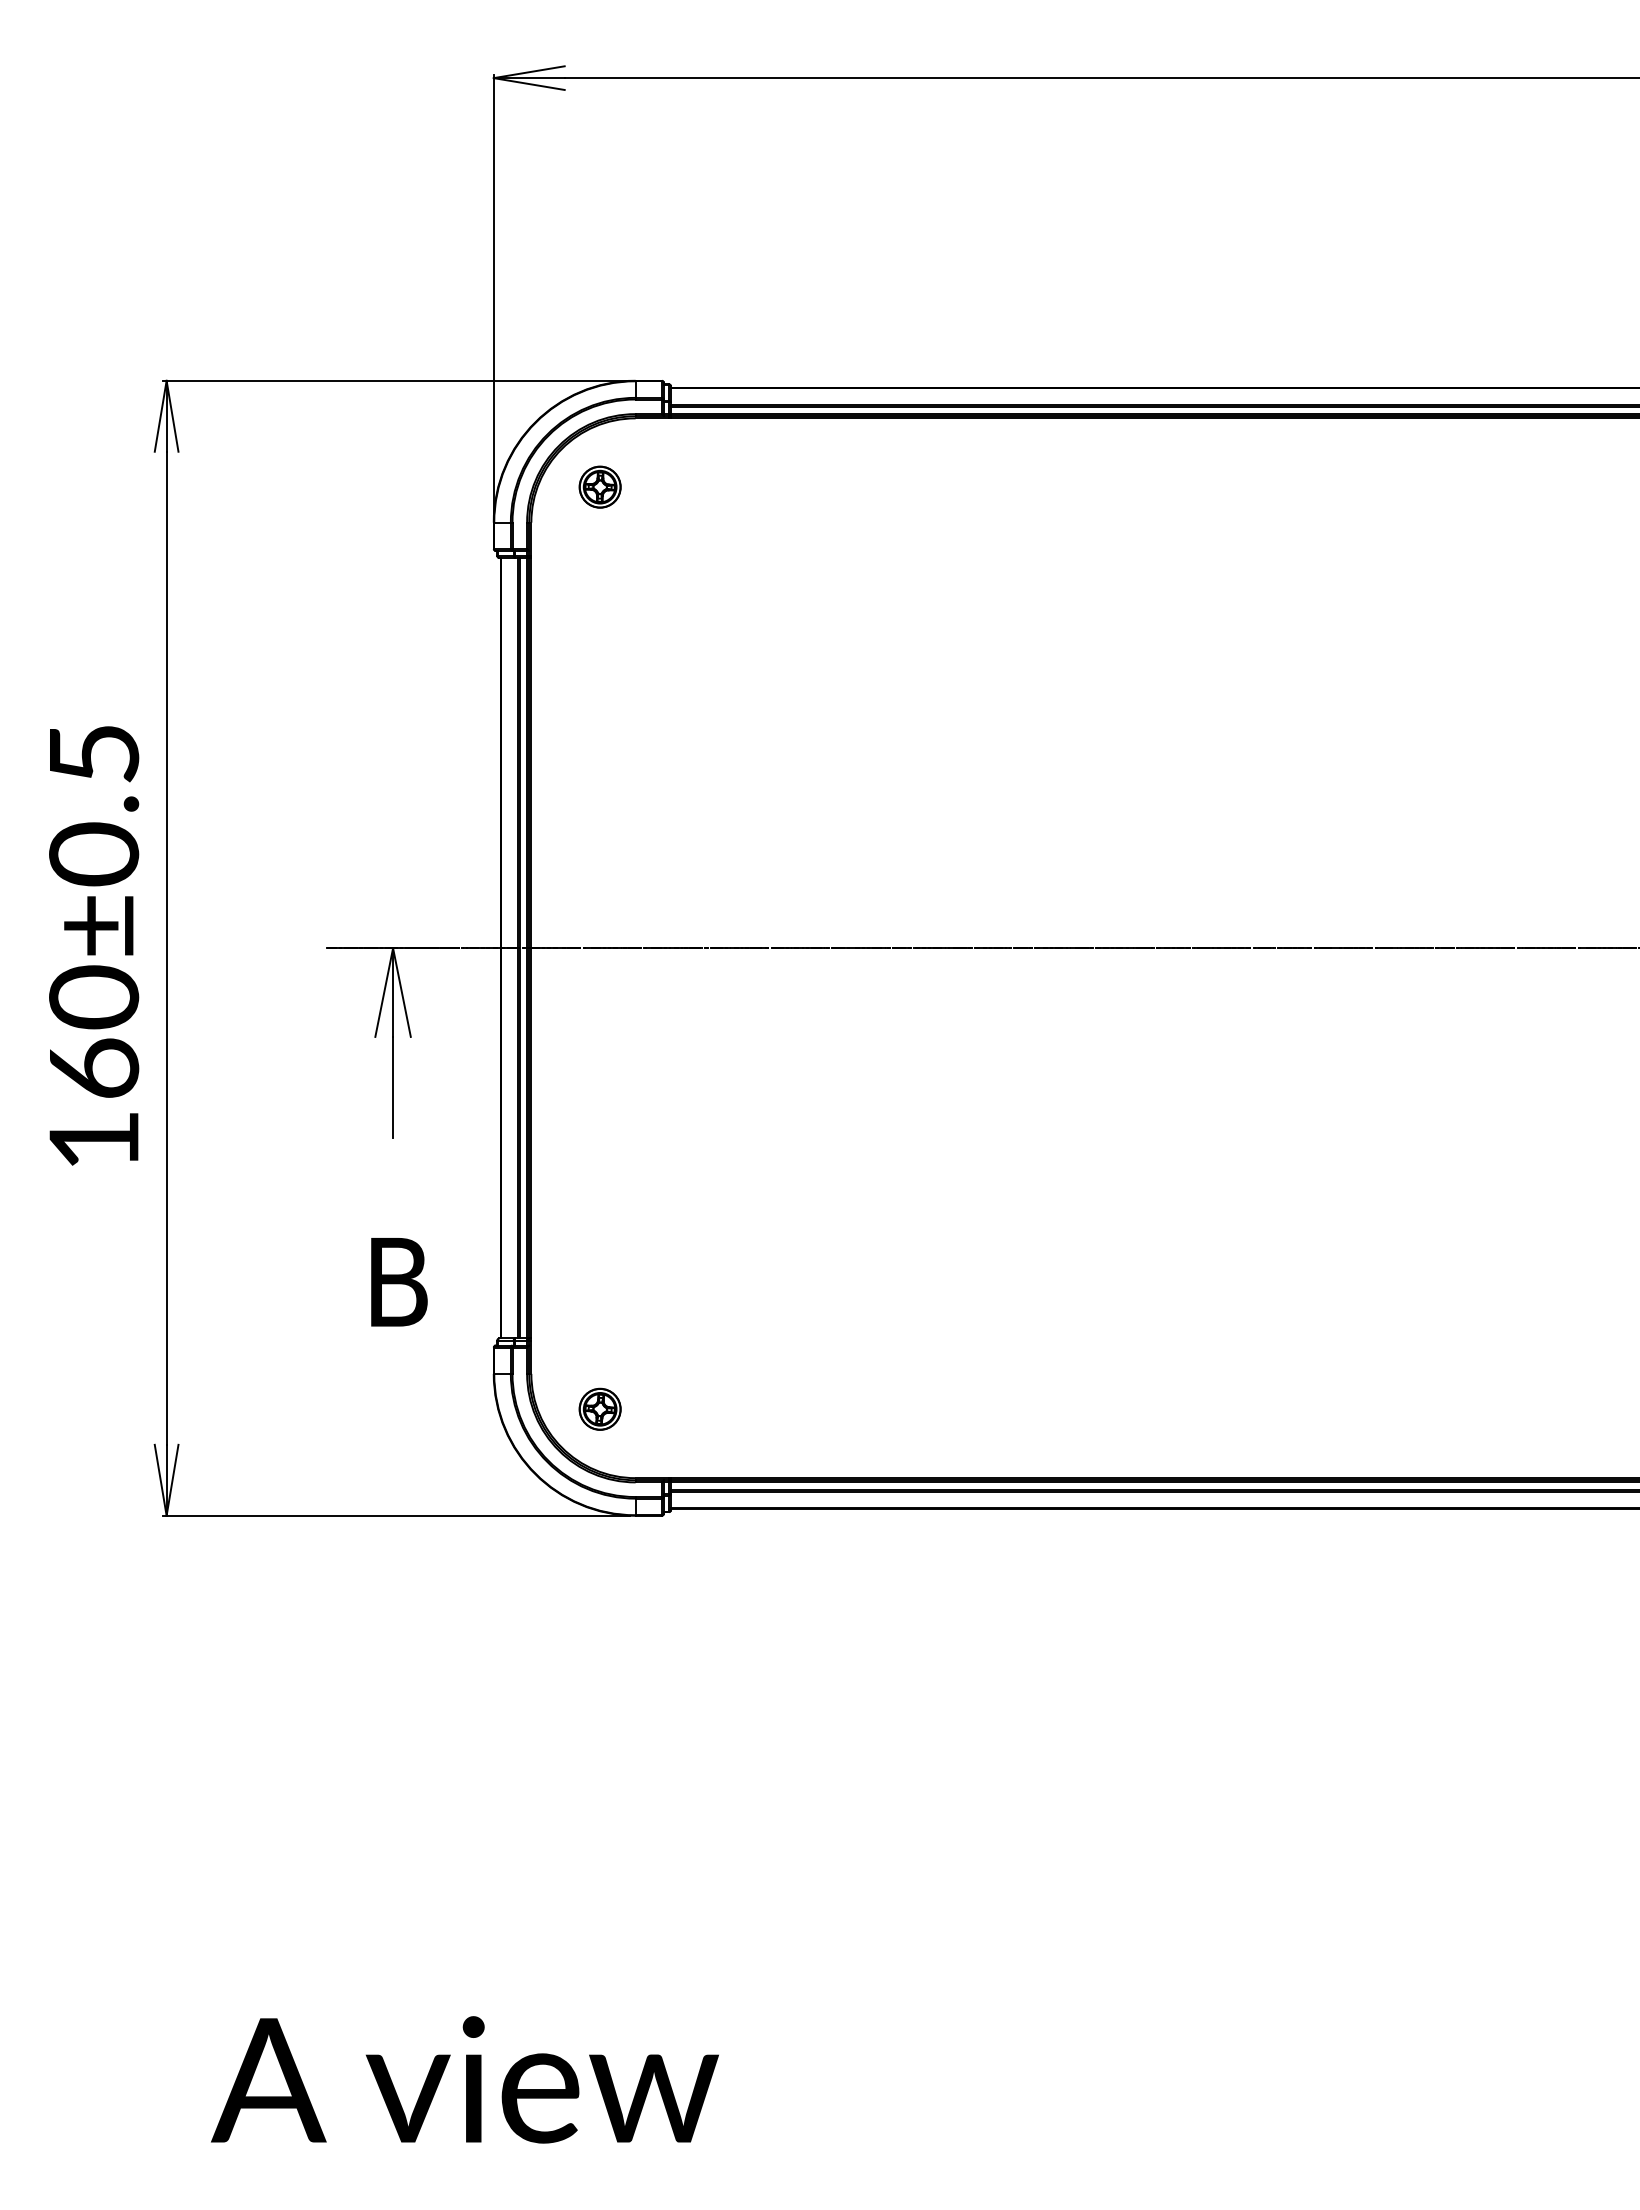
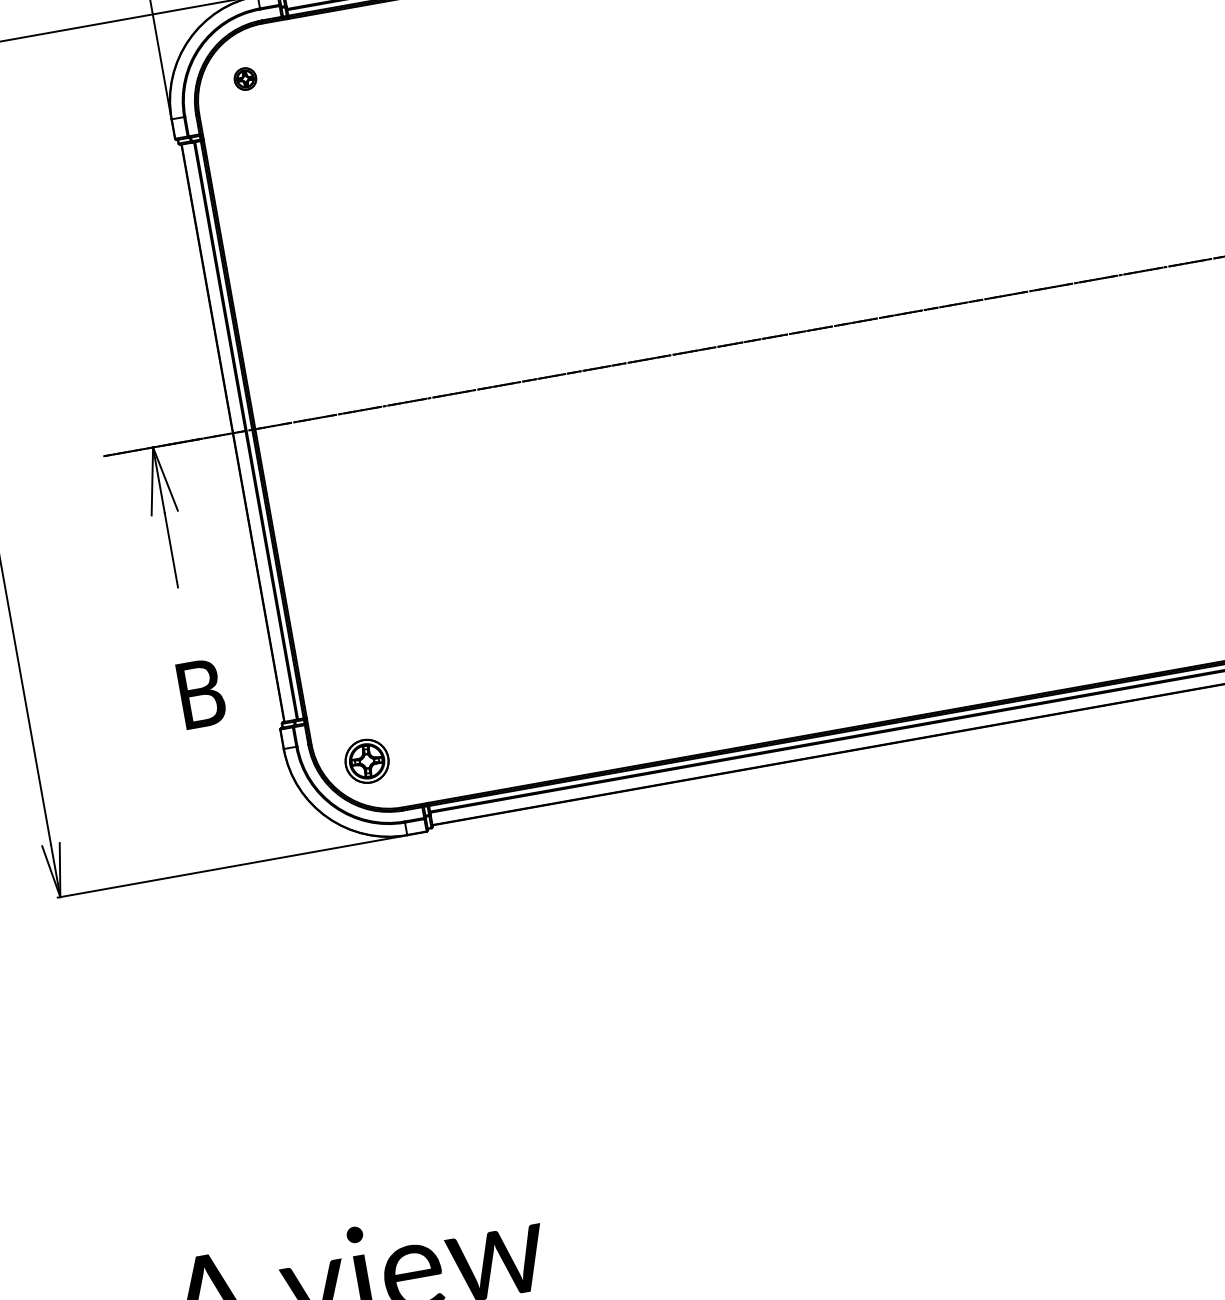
part: (599, 486) -> (244, 78), size x0.7
part: (599, 1408) -> (366, 760), size x1.4

